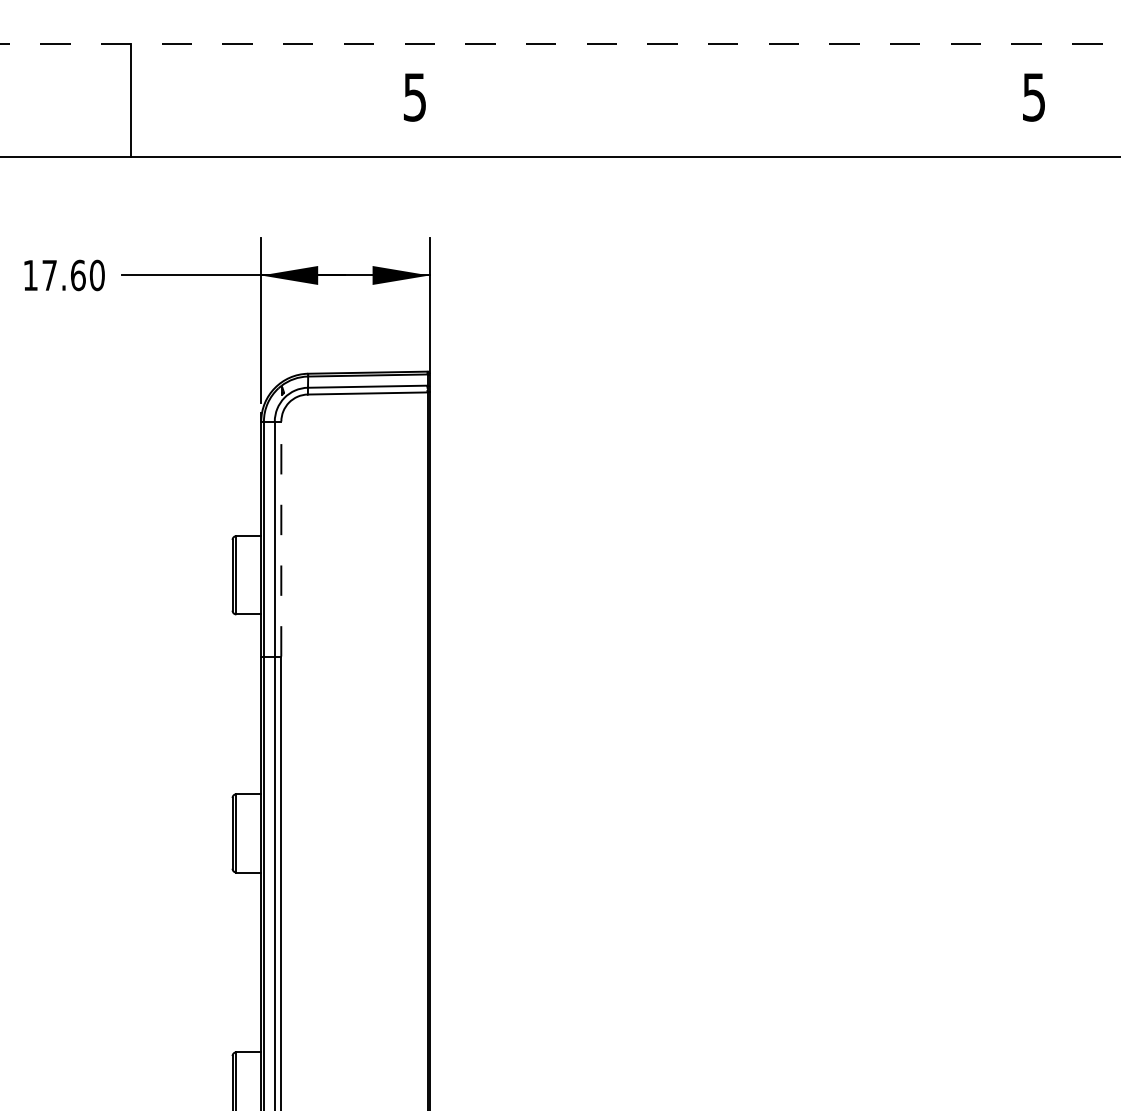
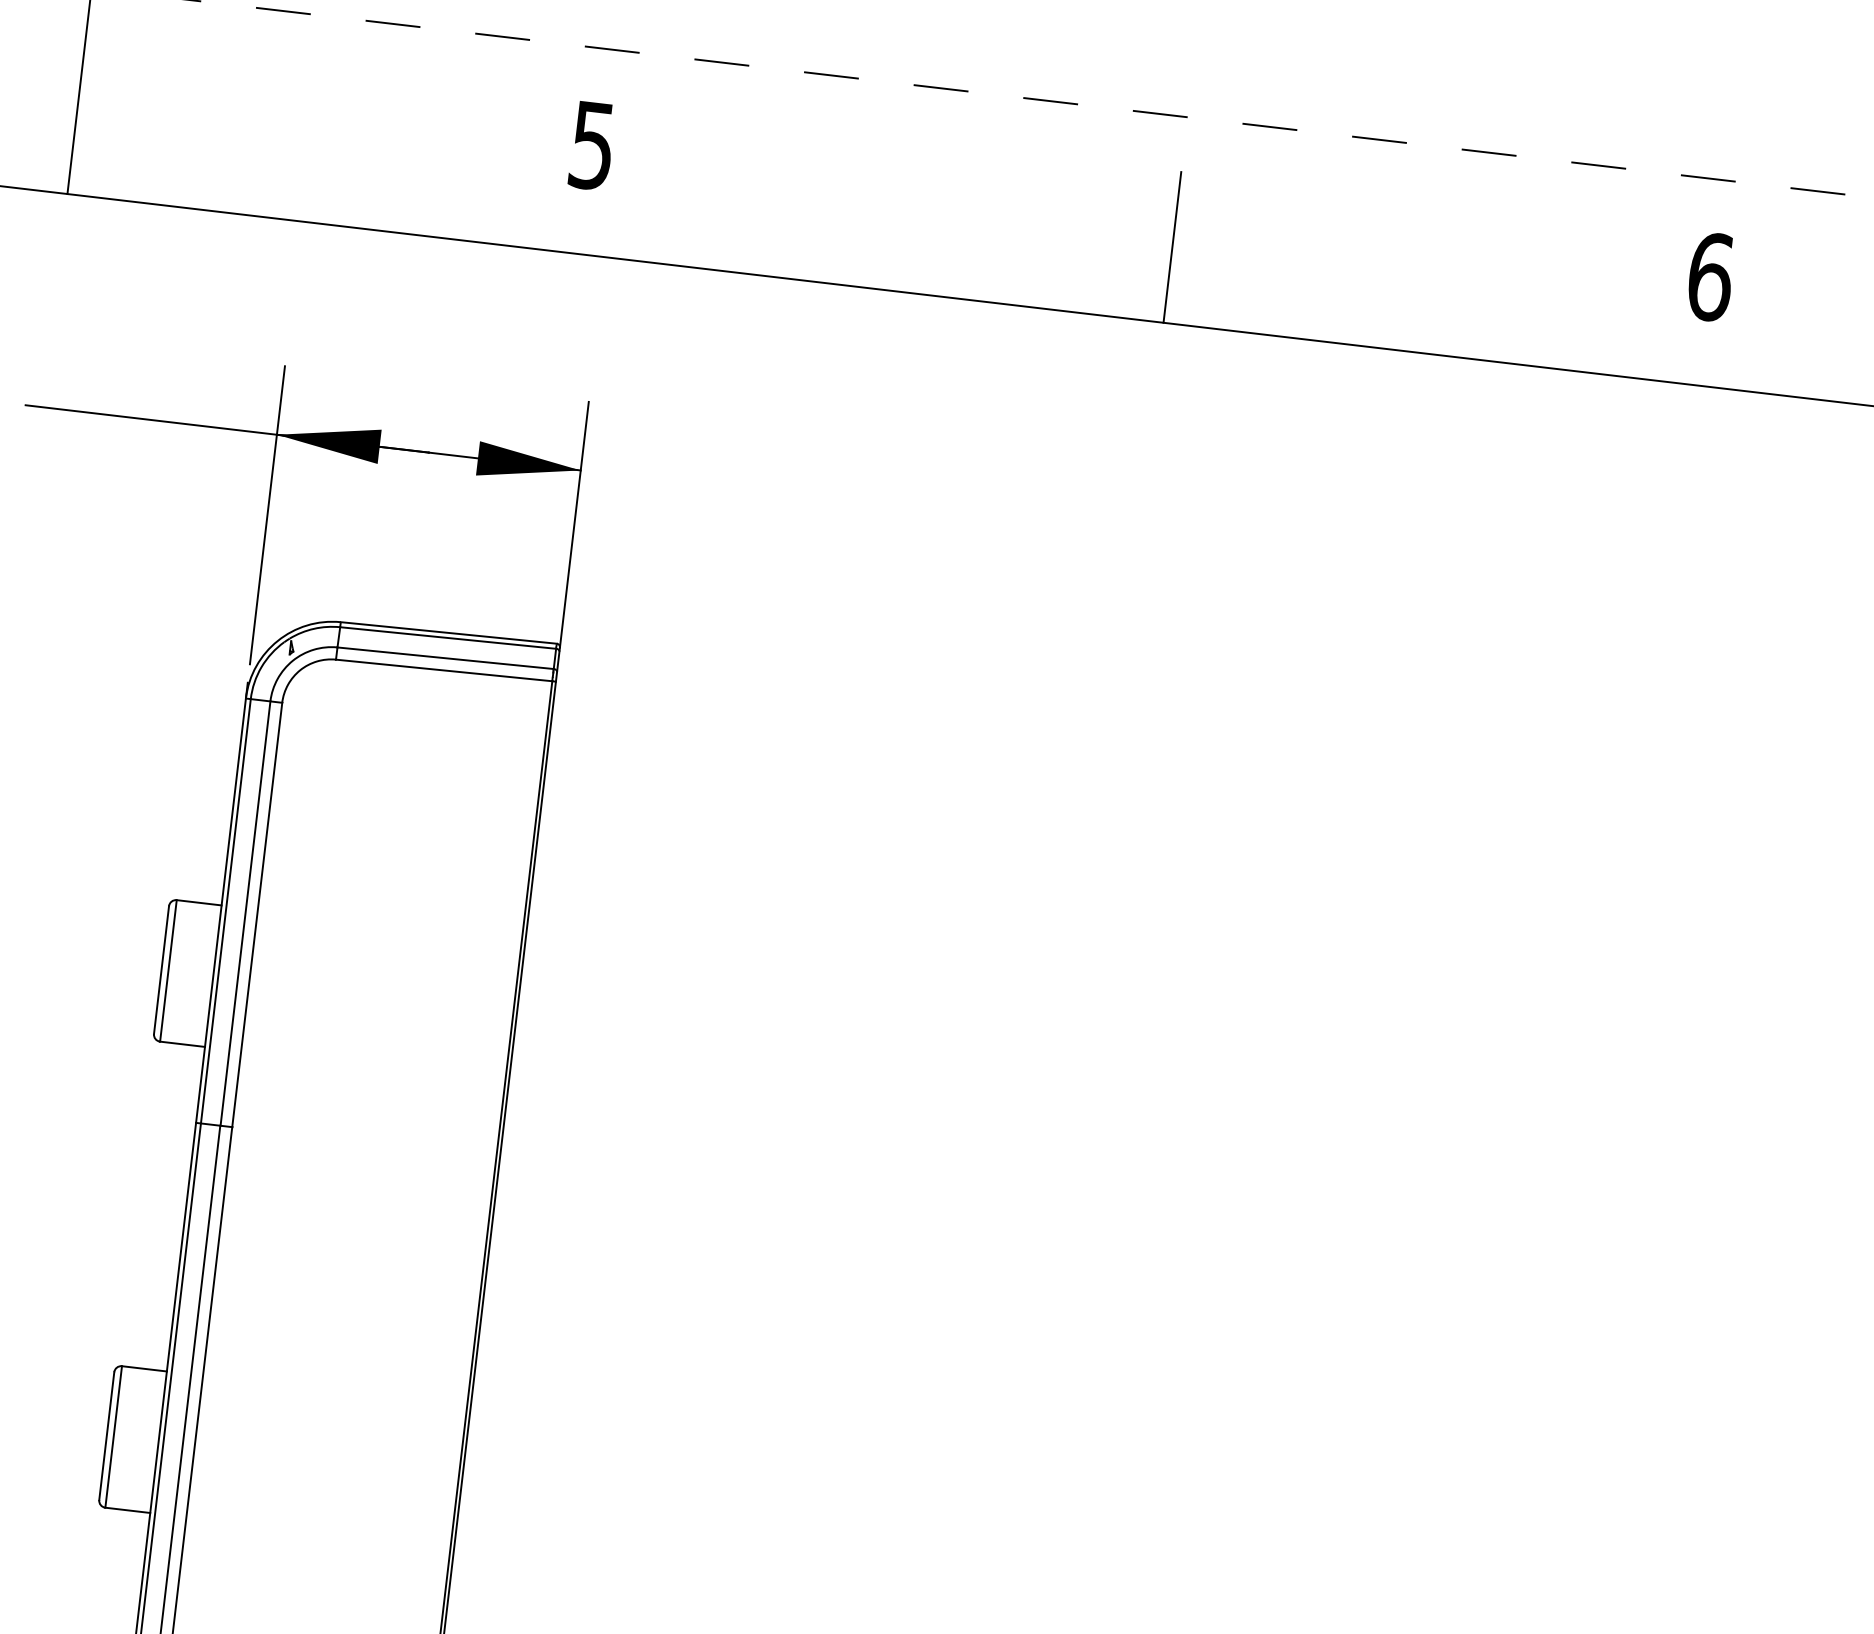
text: (1034, 96) -> (1711, 275), 5 -> 6
line: (738, 115) -> (1172, 247), added
line: (281, 538) -> (257, 914), dashed -> solid

